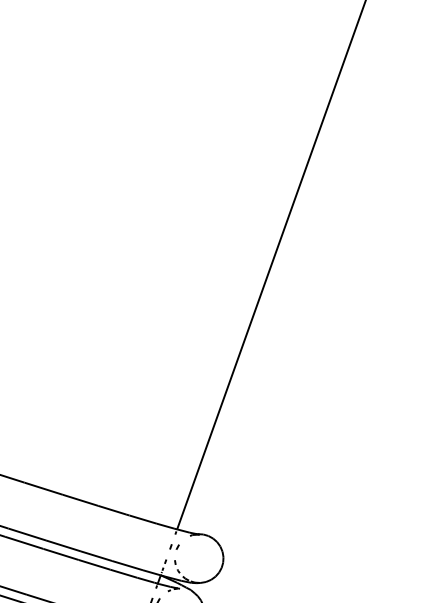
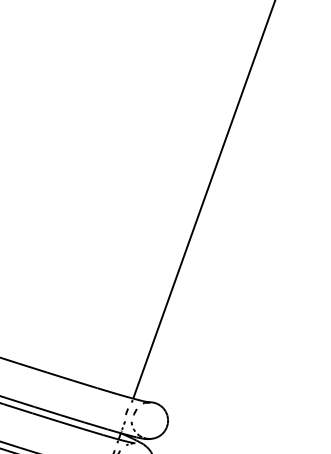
part: (174, 546) -> (131, 411), size x1.6

